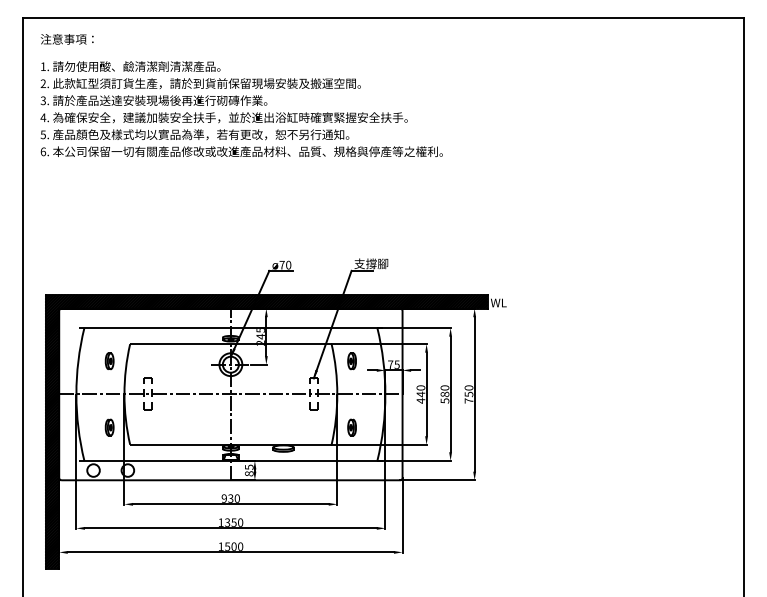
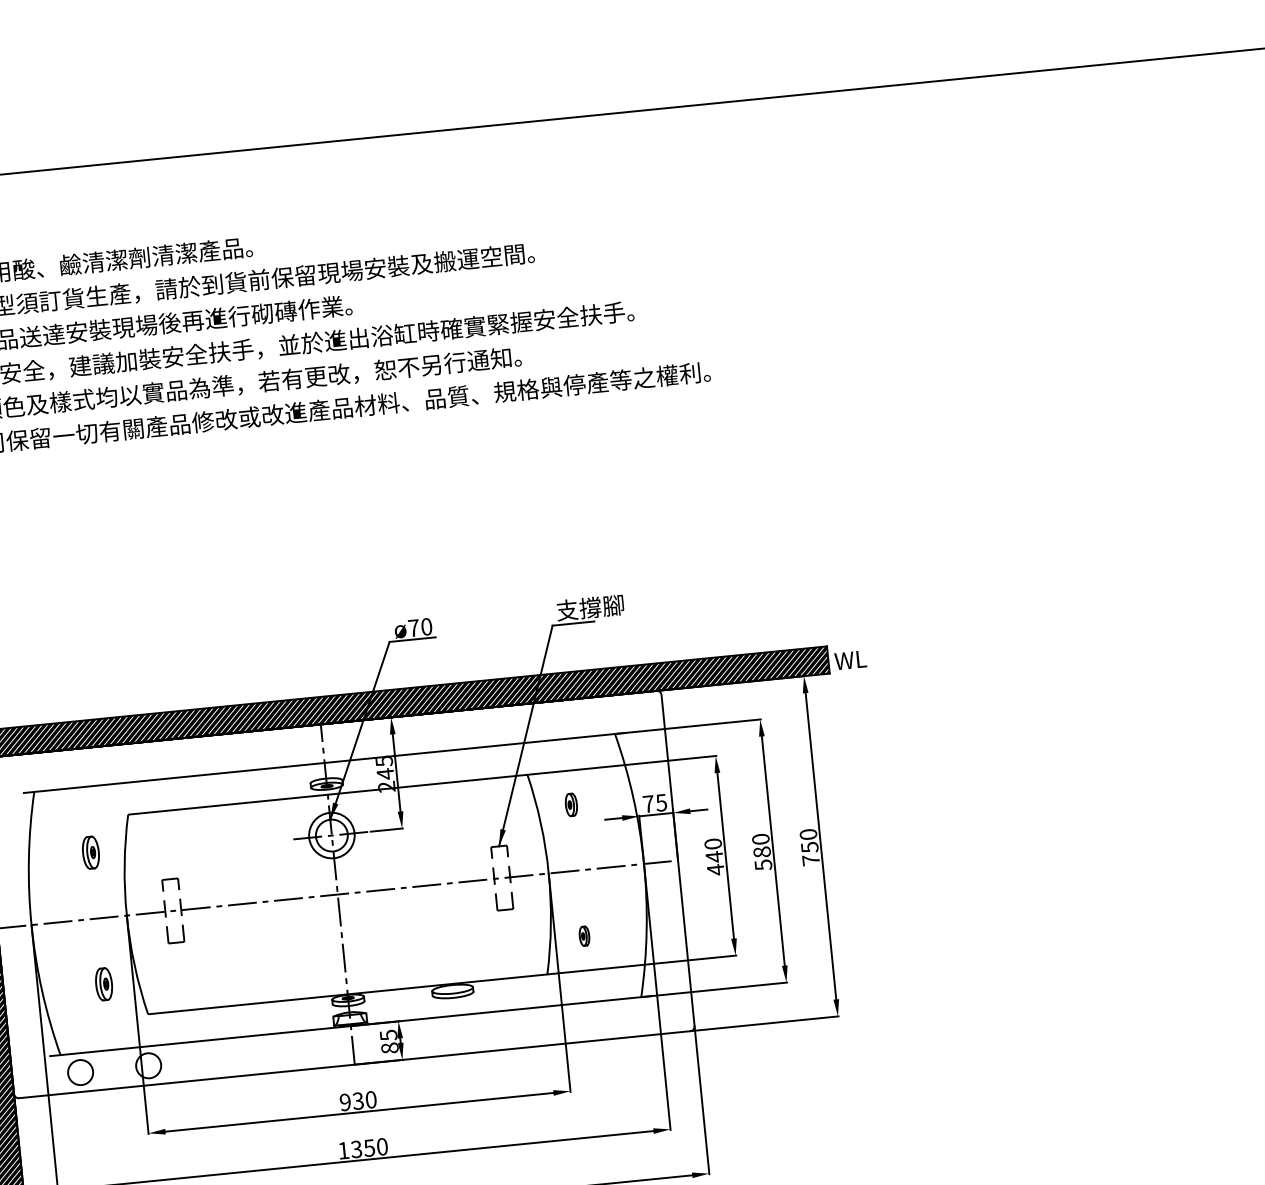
part: (351, 361) -> (570, 805), size x0.7
part: (351, 427) -> (583, 936), size x0.6

